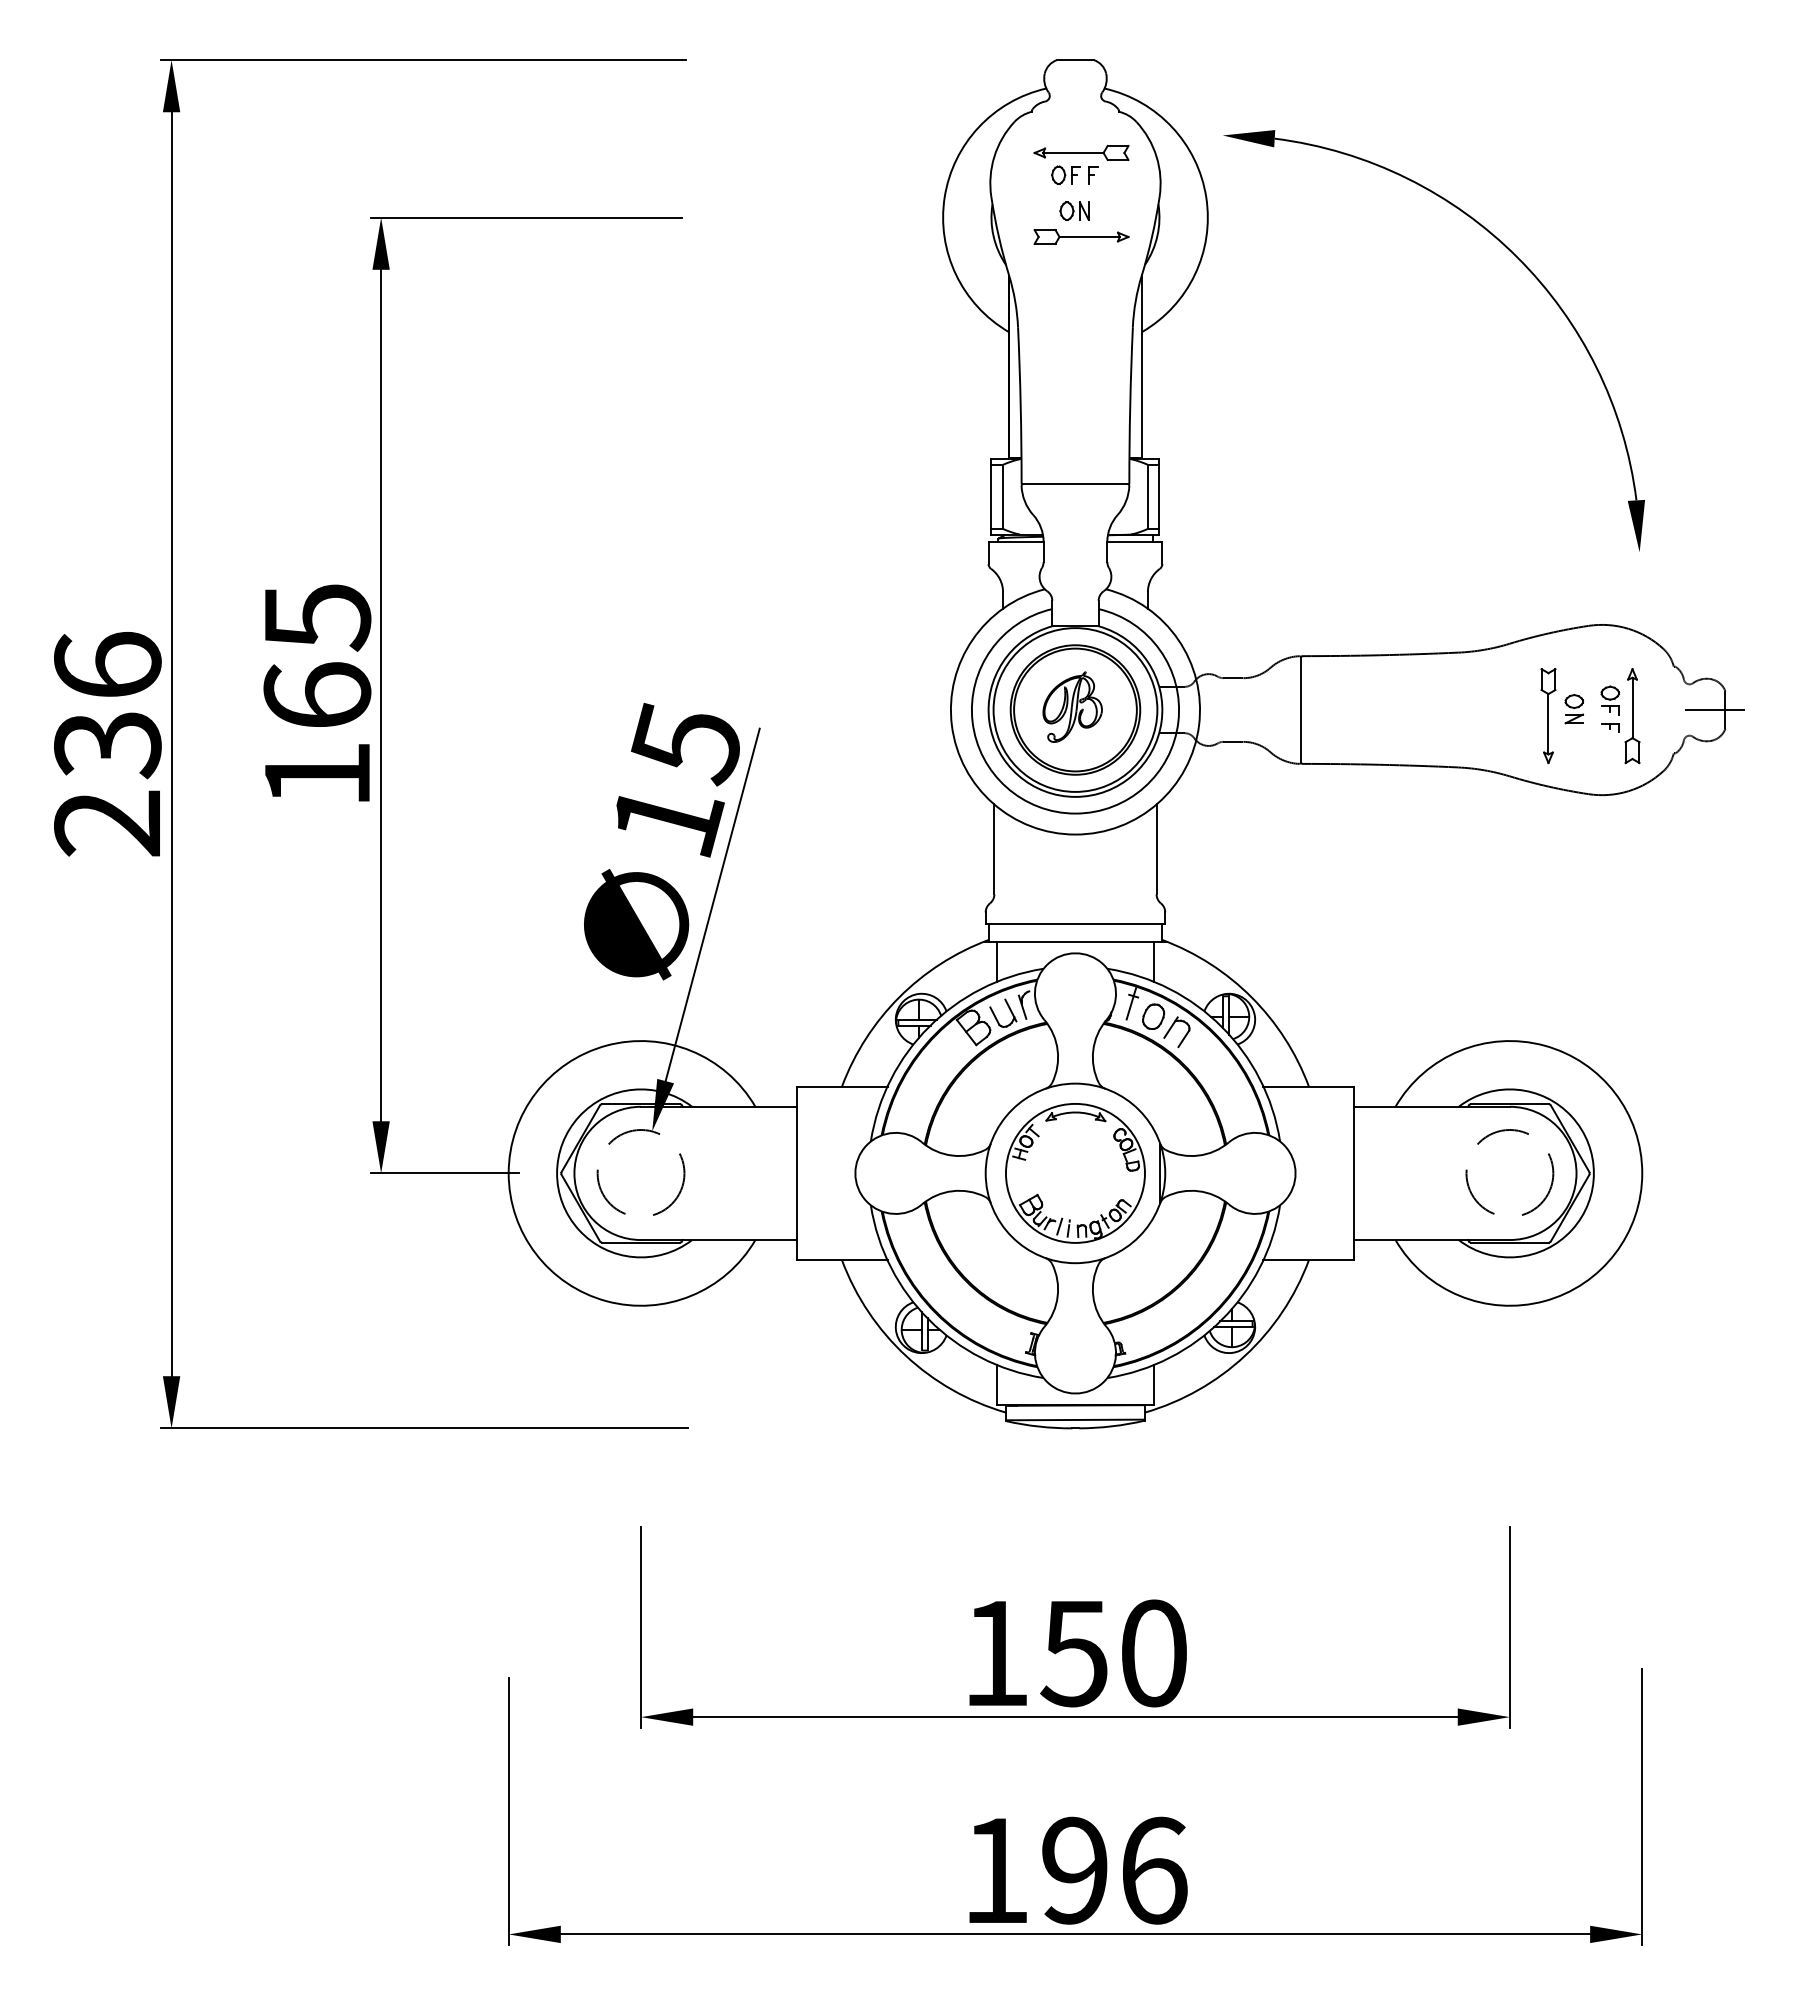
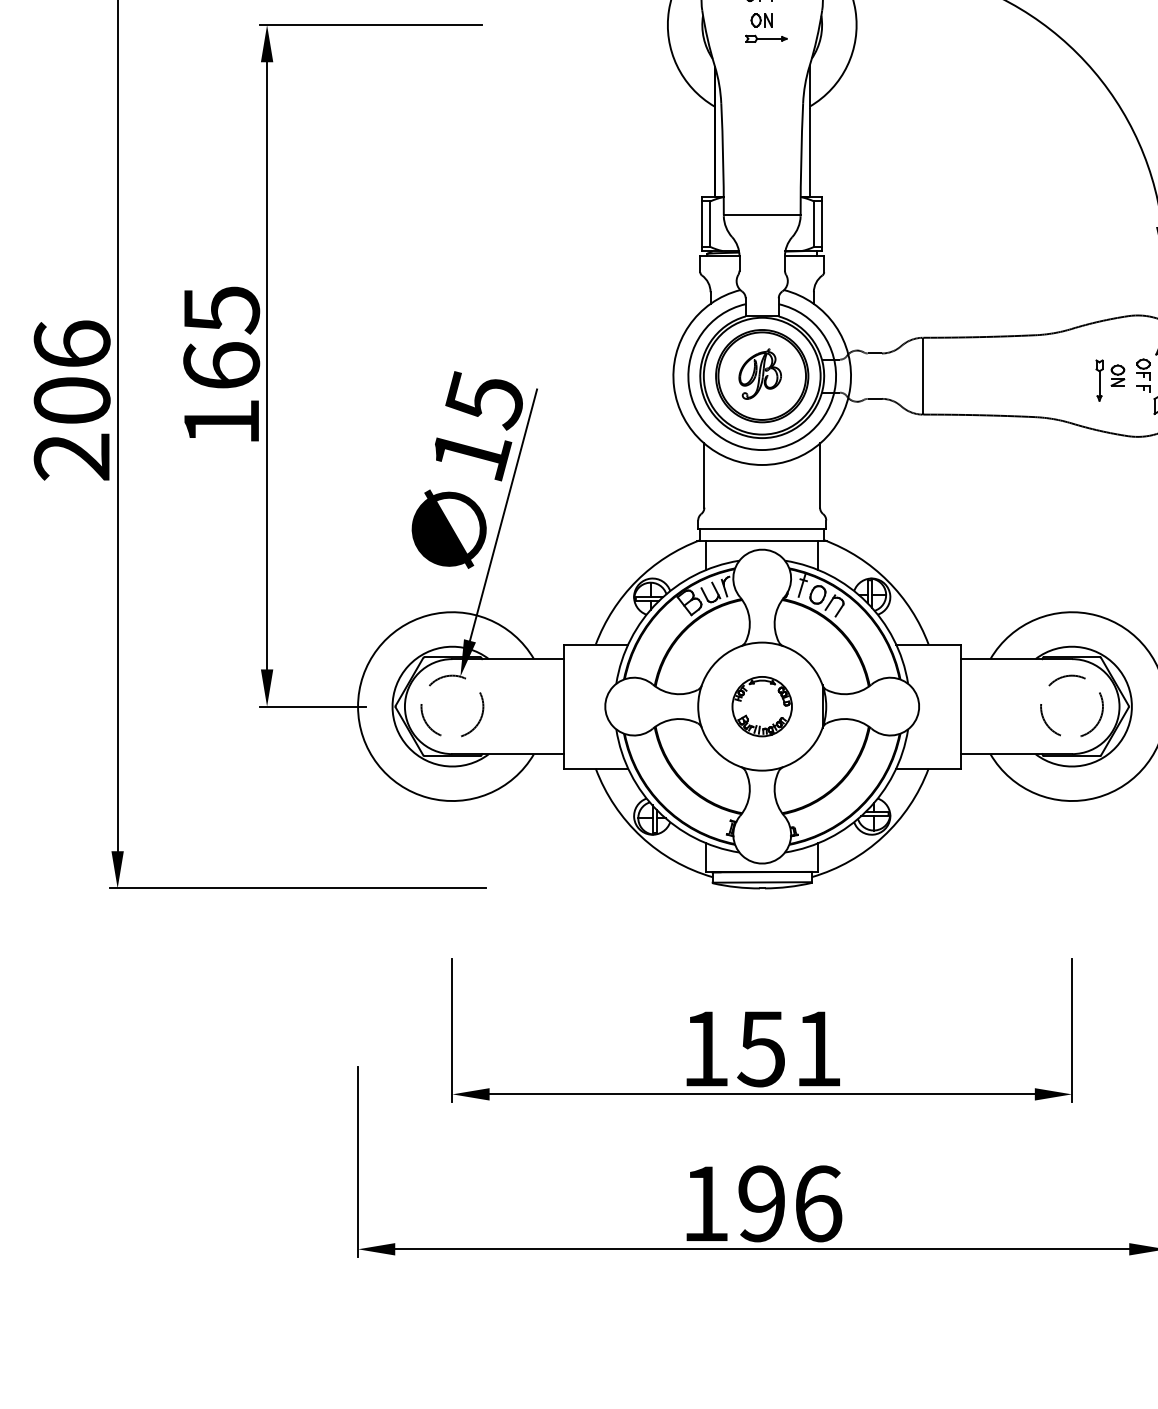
part: (1081, 236) -> (766, 38), size x0.6
part: (1548, 716) -> (1099, 380), size x0.6
text: (107, 745) -> (71, 401), 236 -> 206
part: (1075, 1173) -> (762, 706), size x0.6
text: (1154, 1653) -> (818, 1048), 150 -> 151

